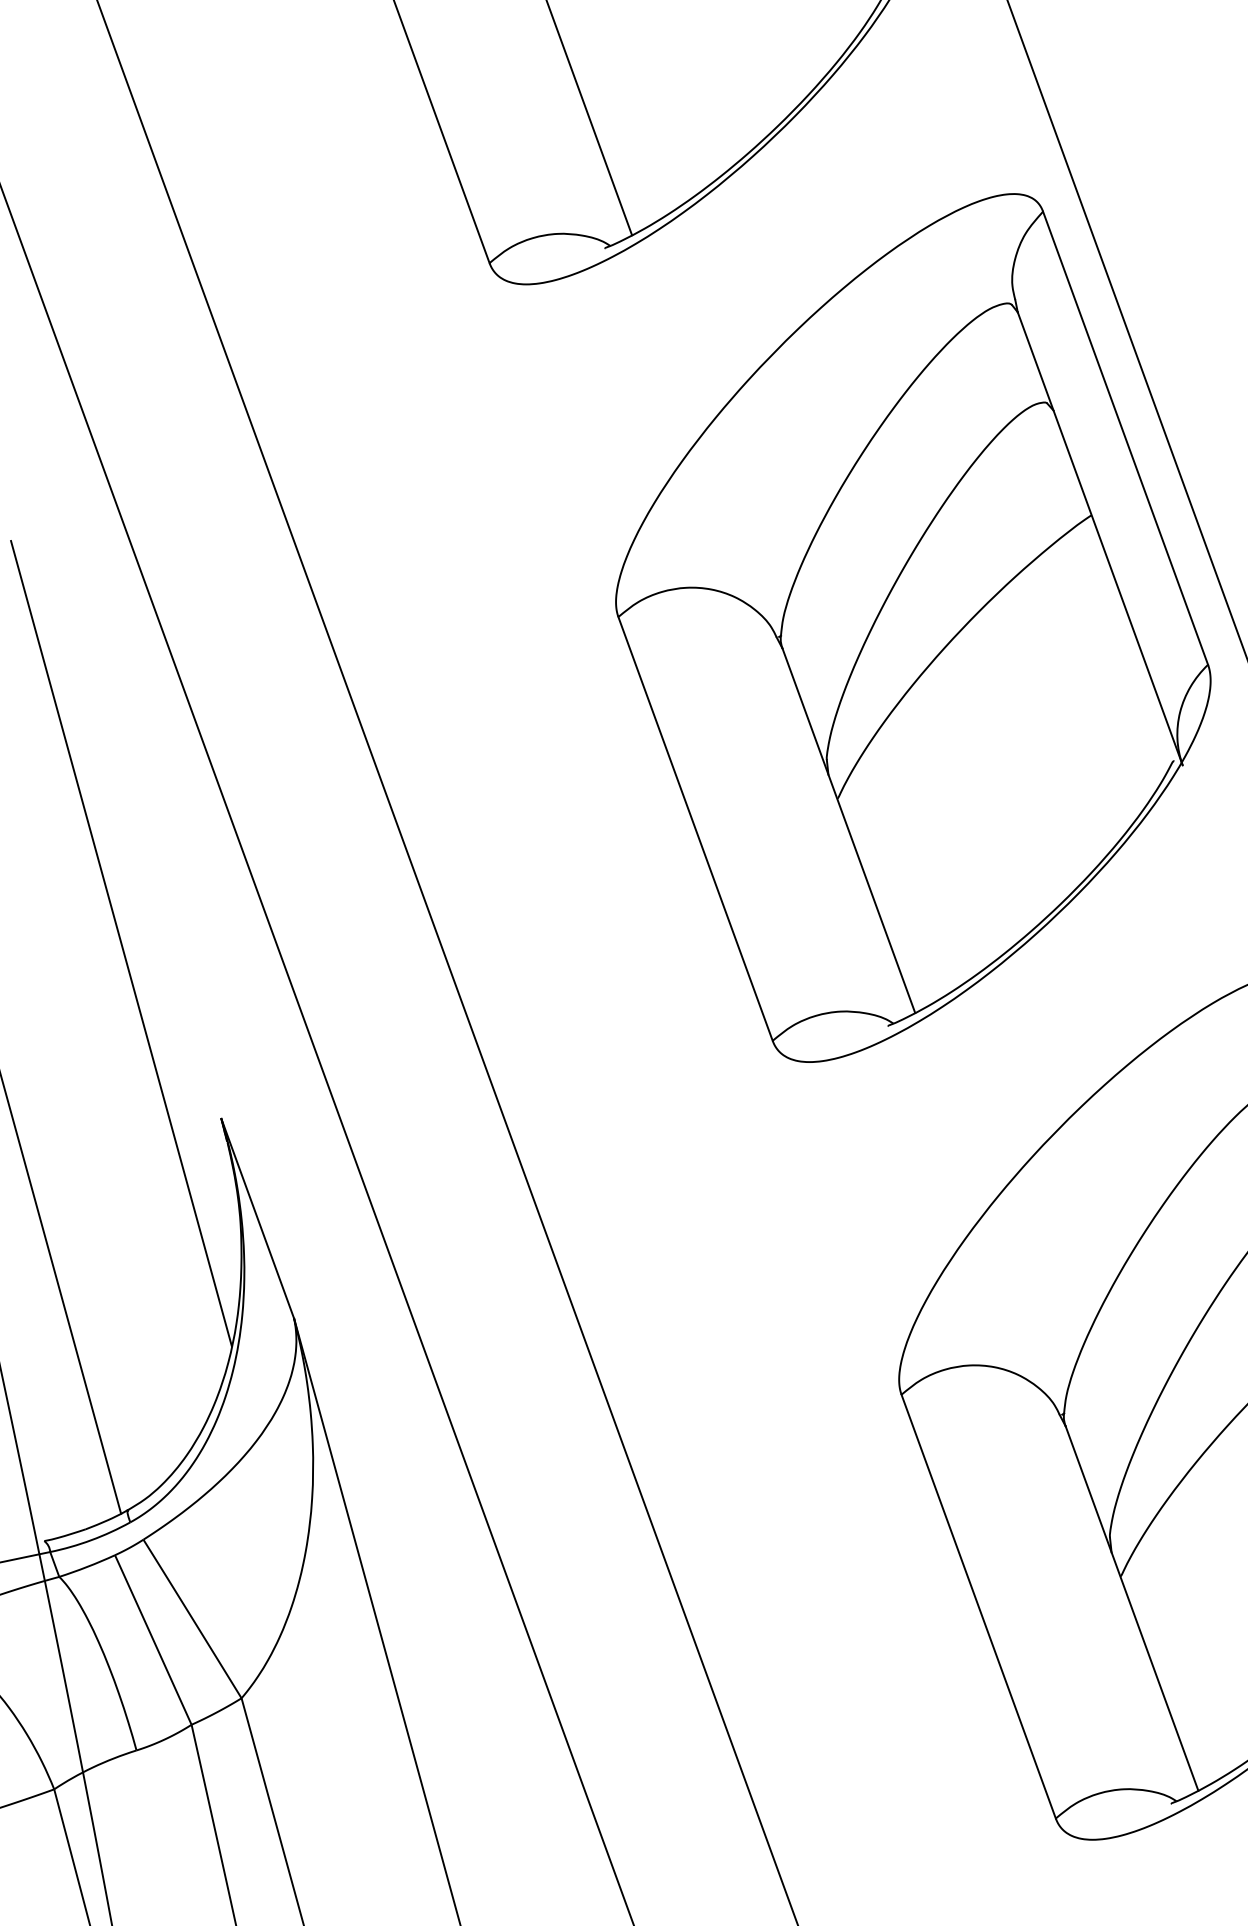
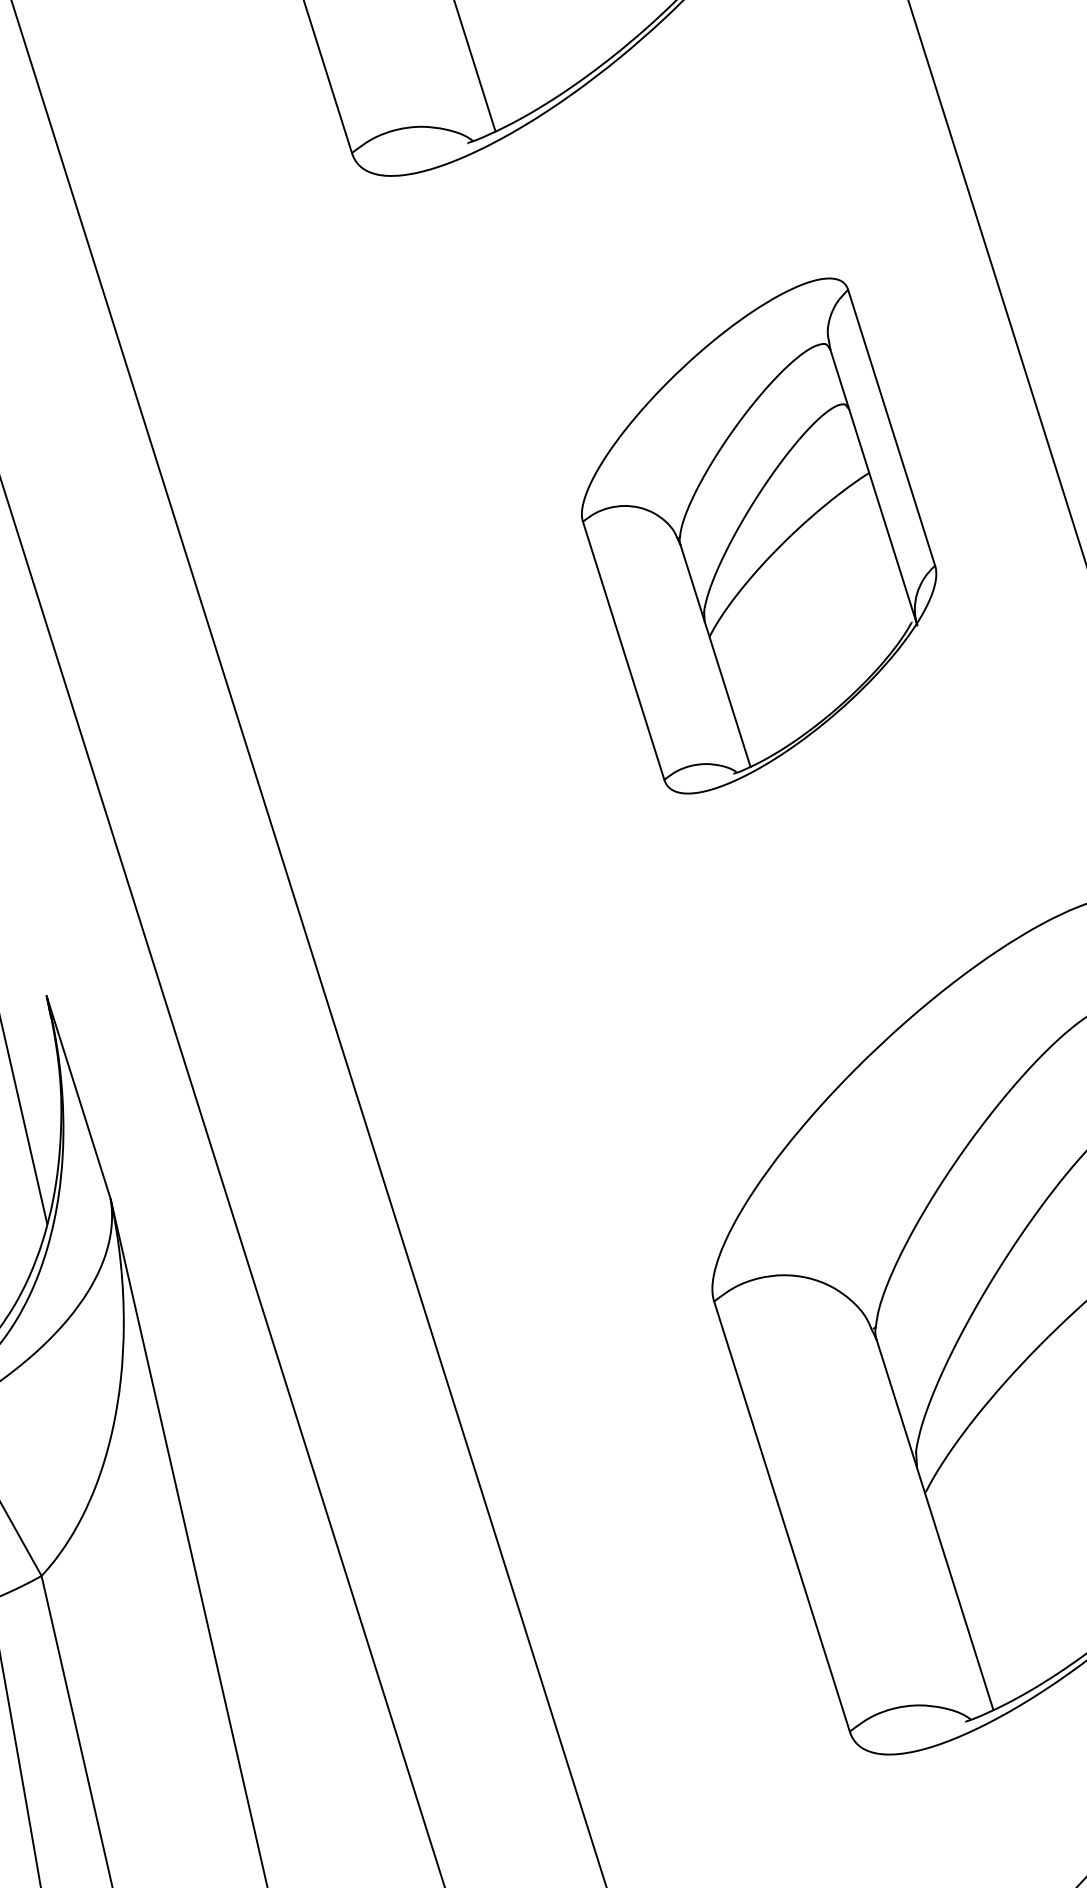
part: (913, 627) -> (759, 535), size x0.6

